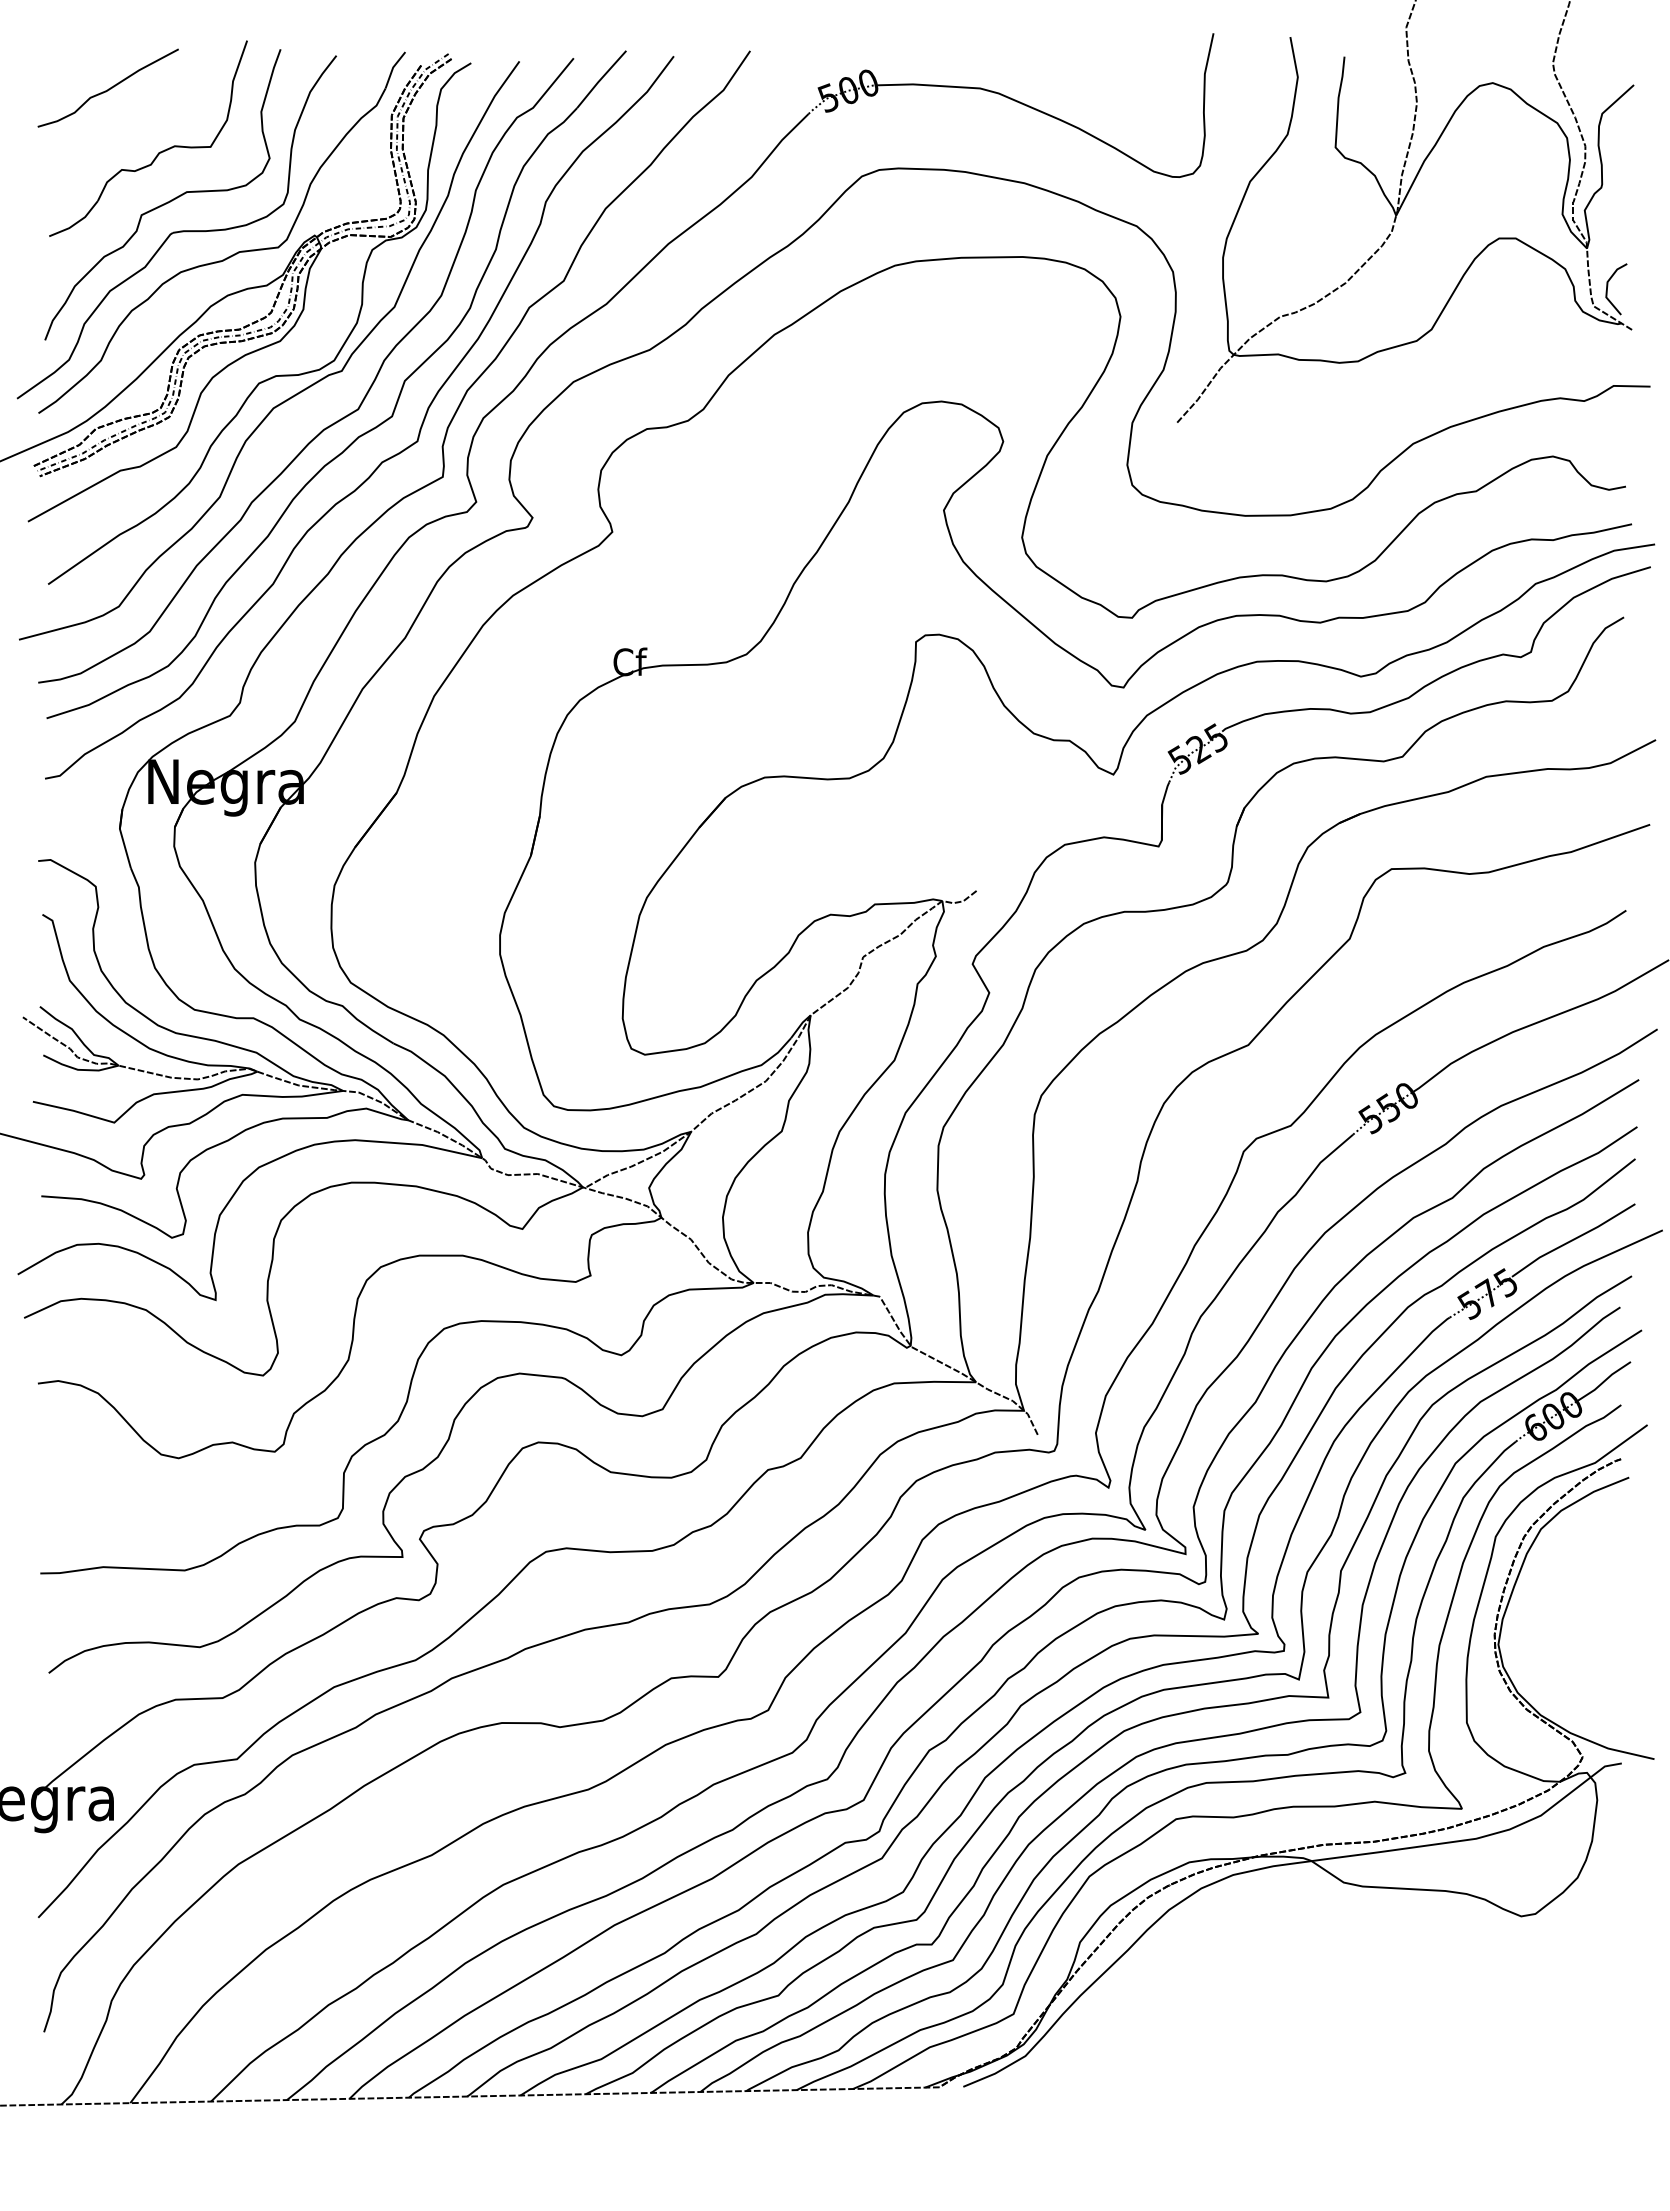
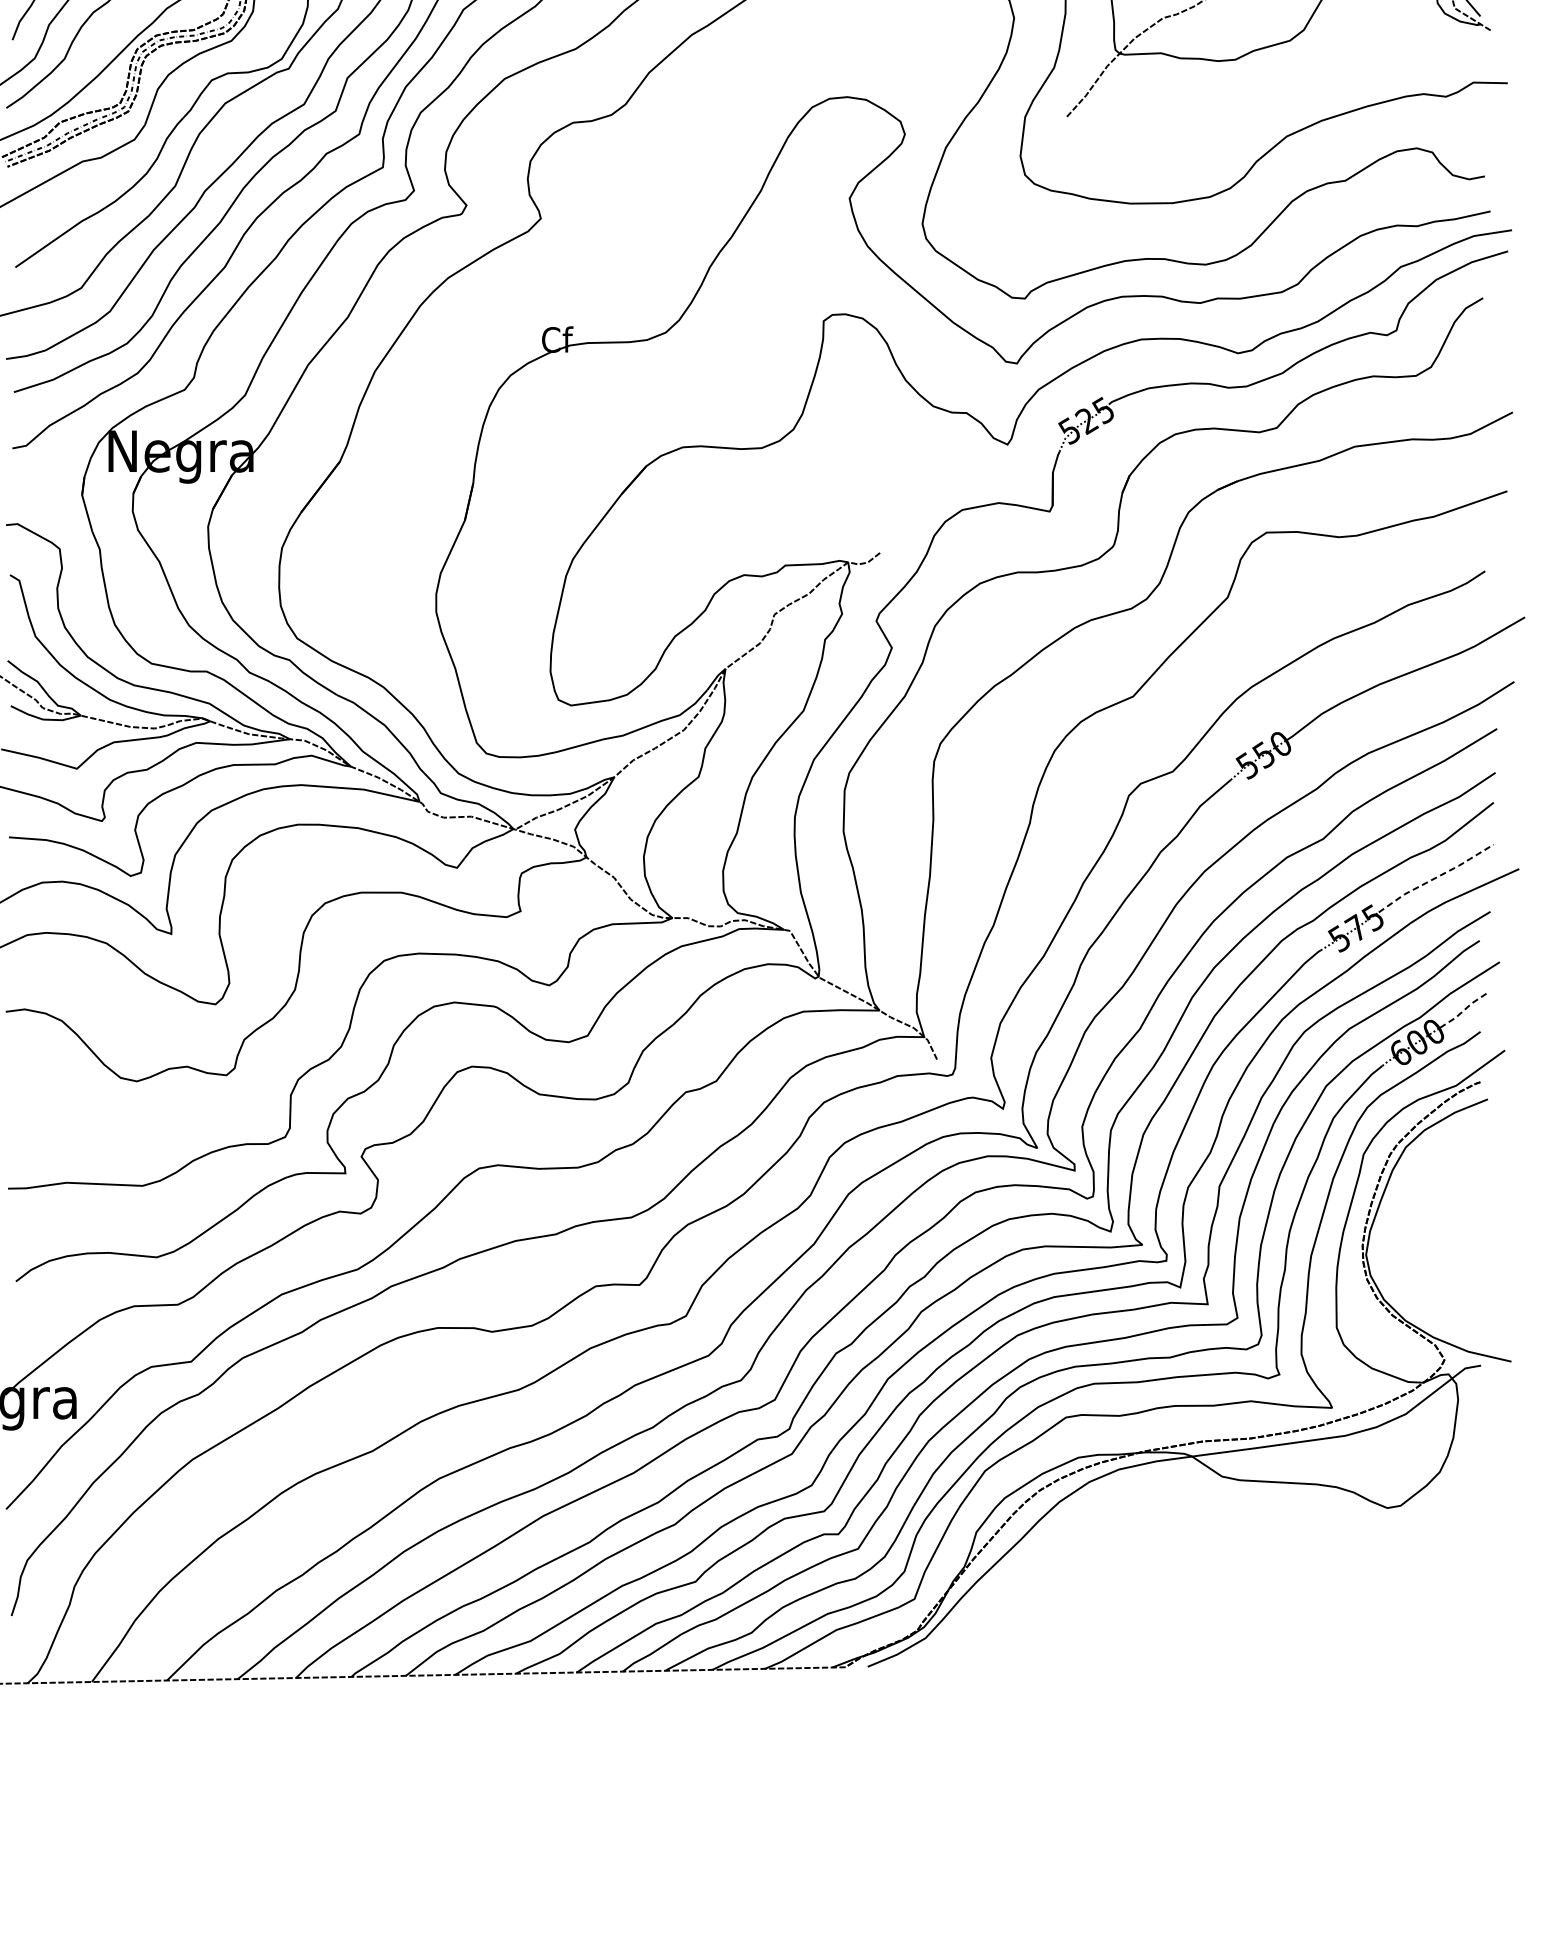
line: (1573, 1239) -> (1436, 877), solid -> dashed
line: (1604, 1381) -> (1464, 1009), solid -> dashed

